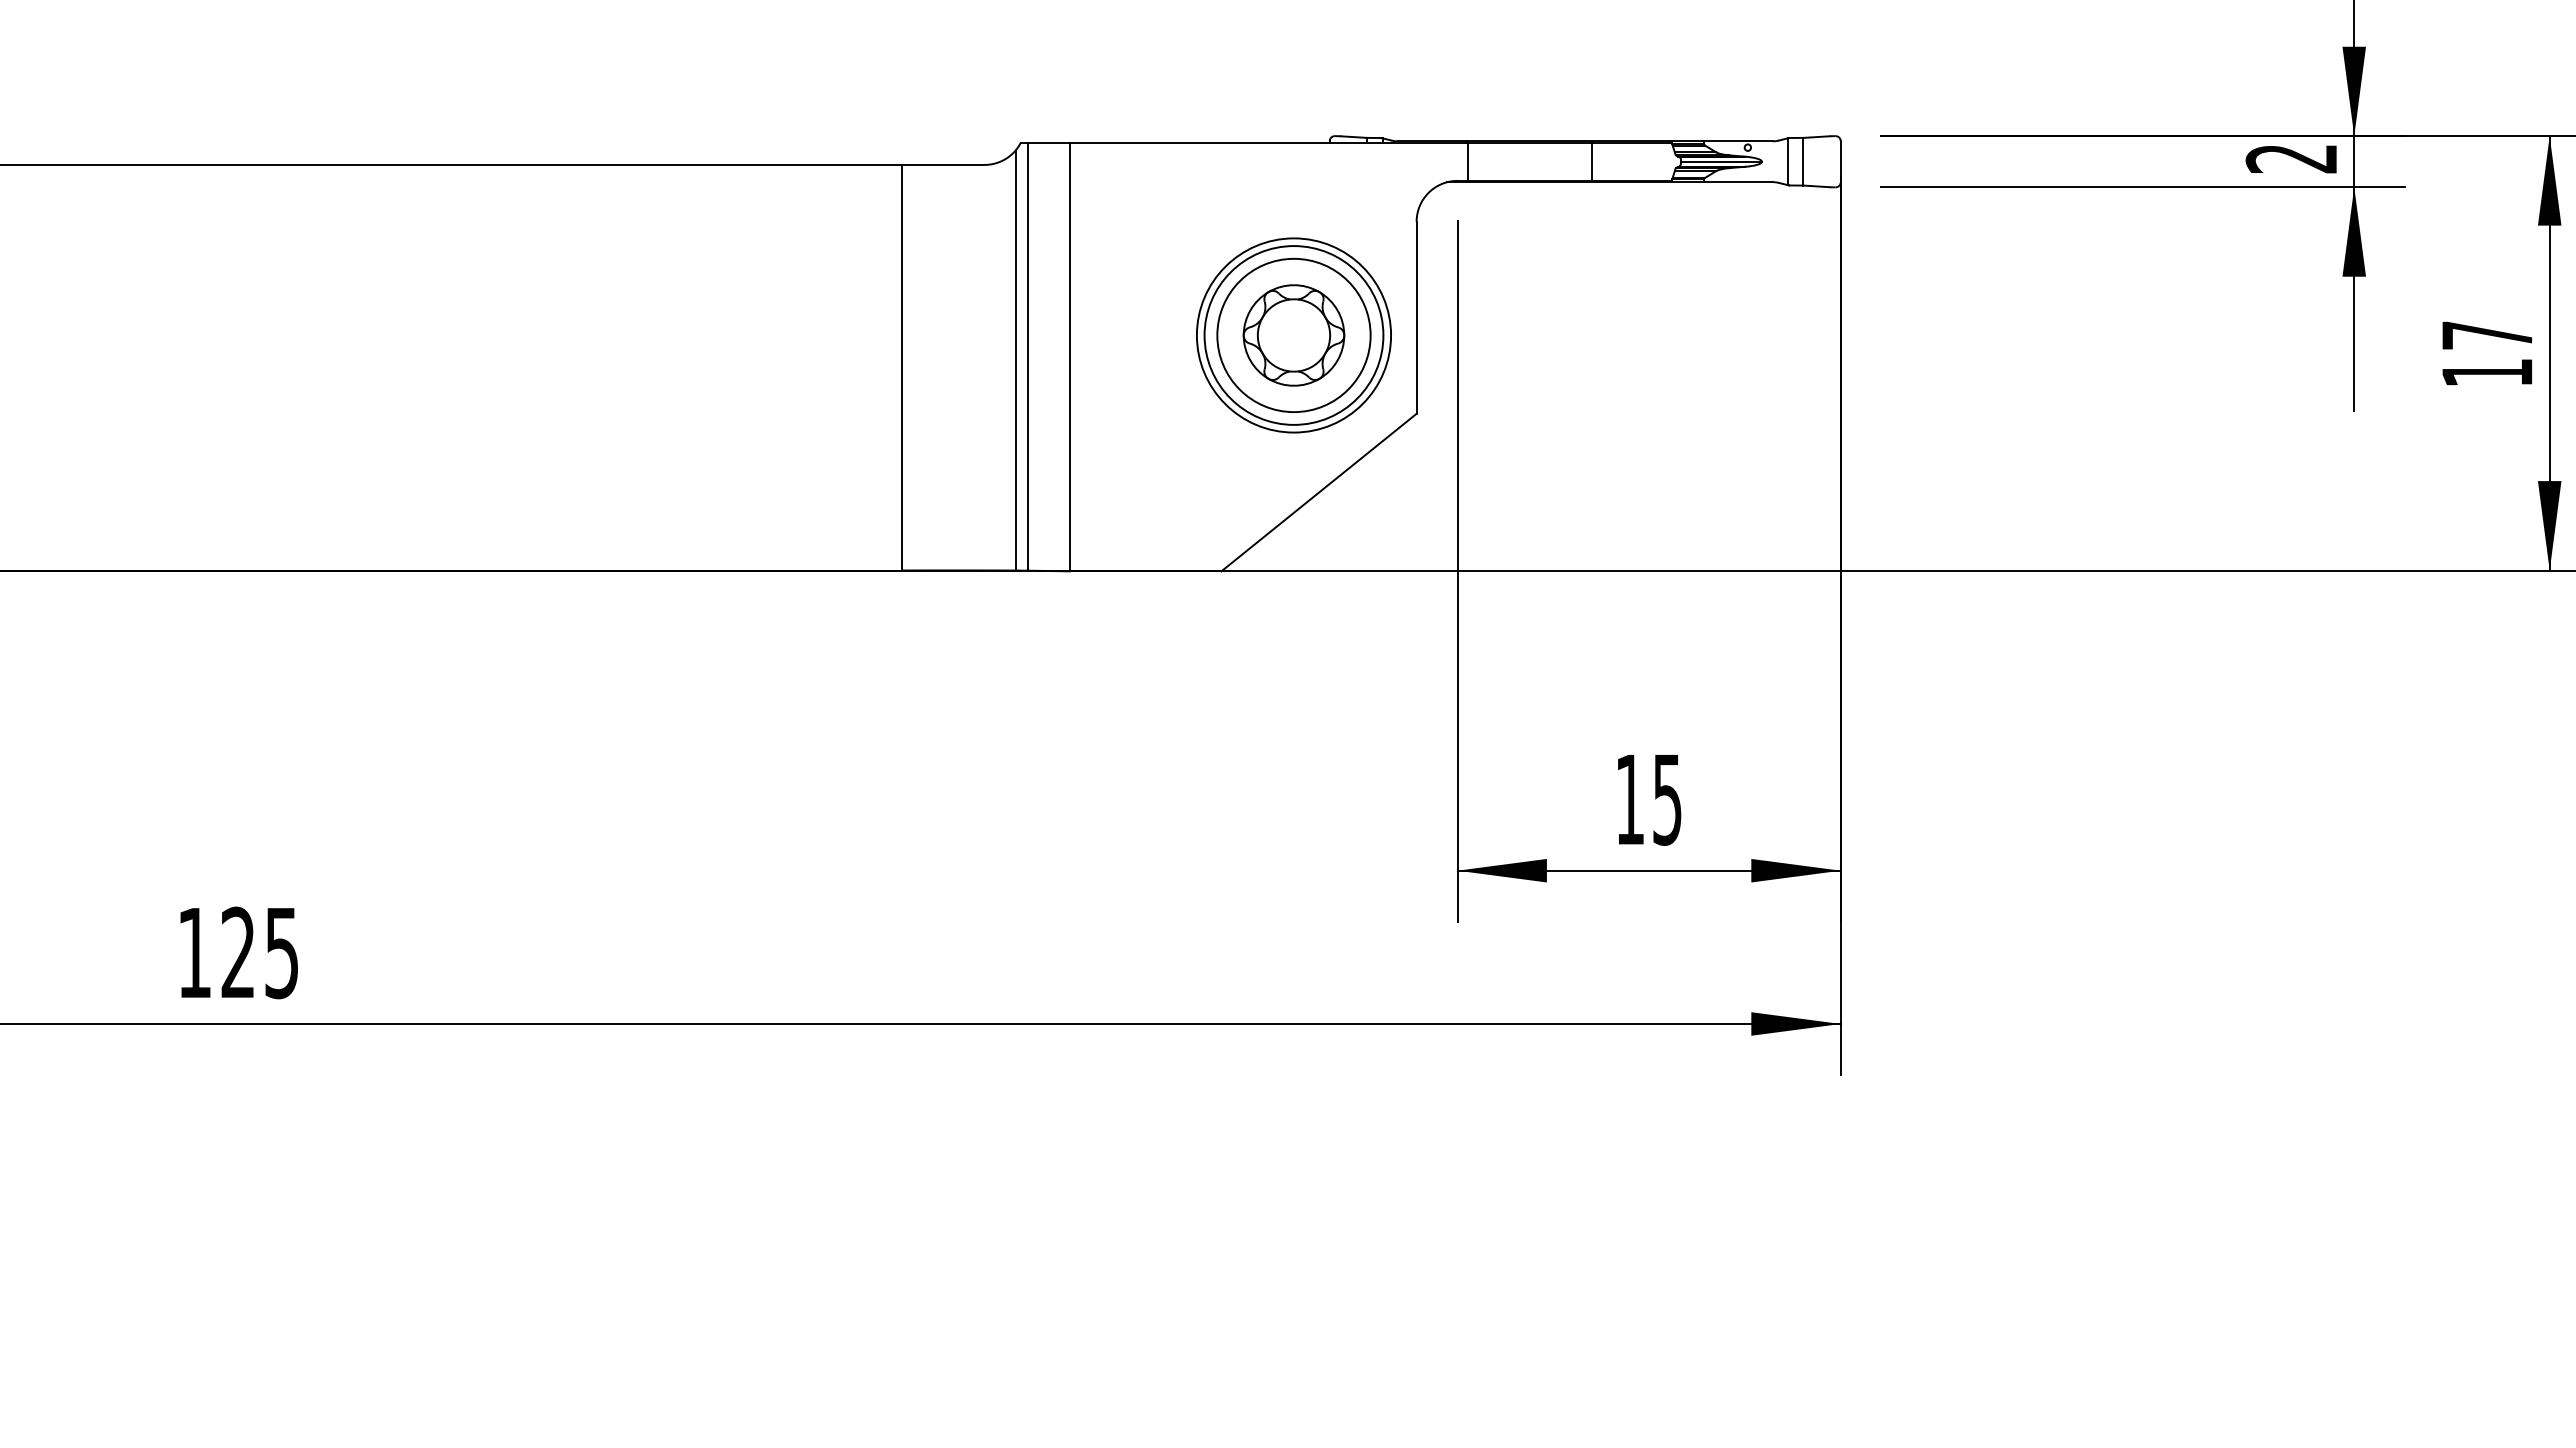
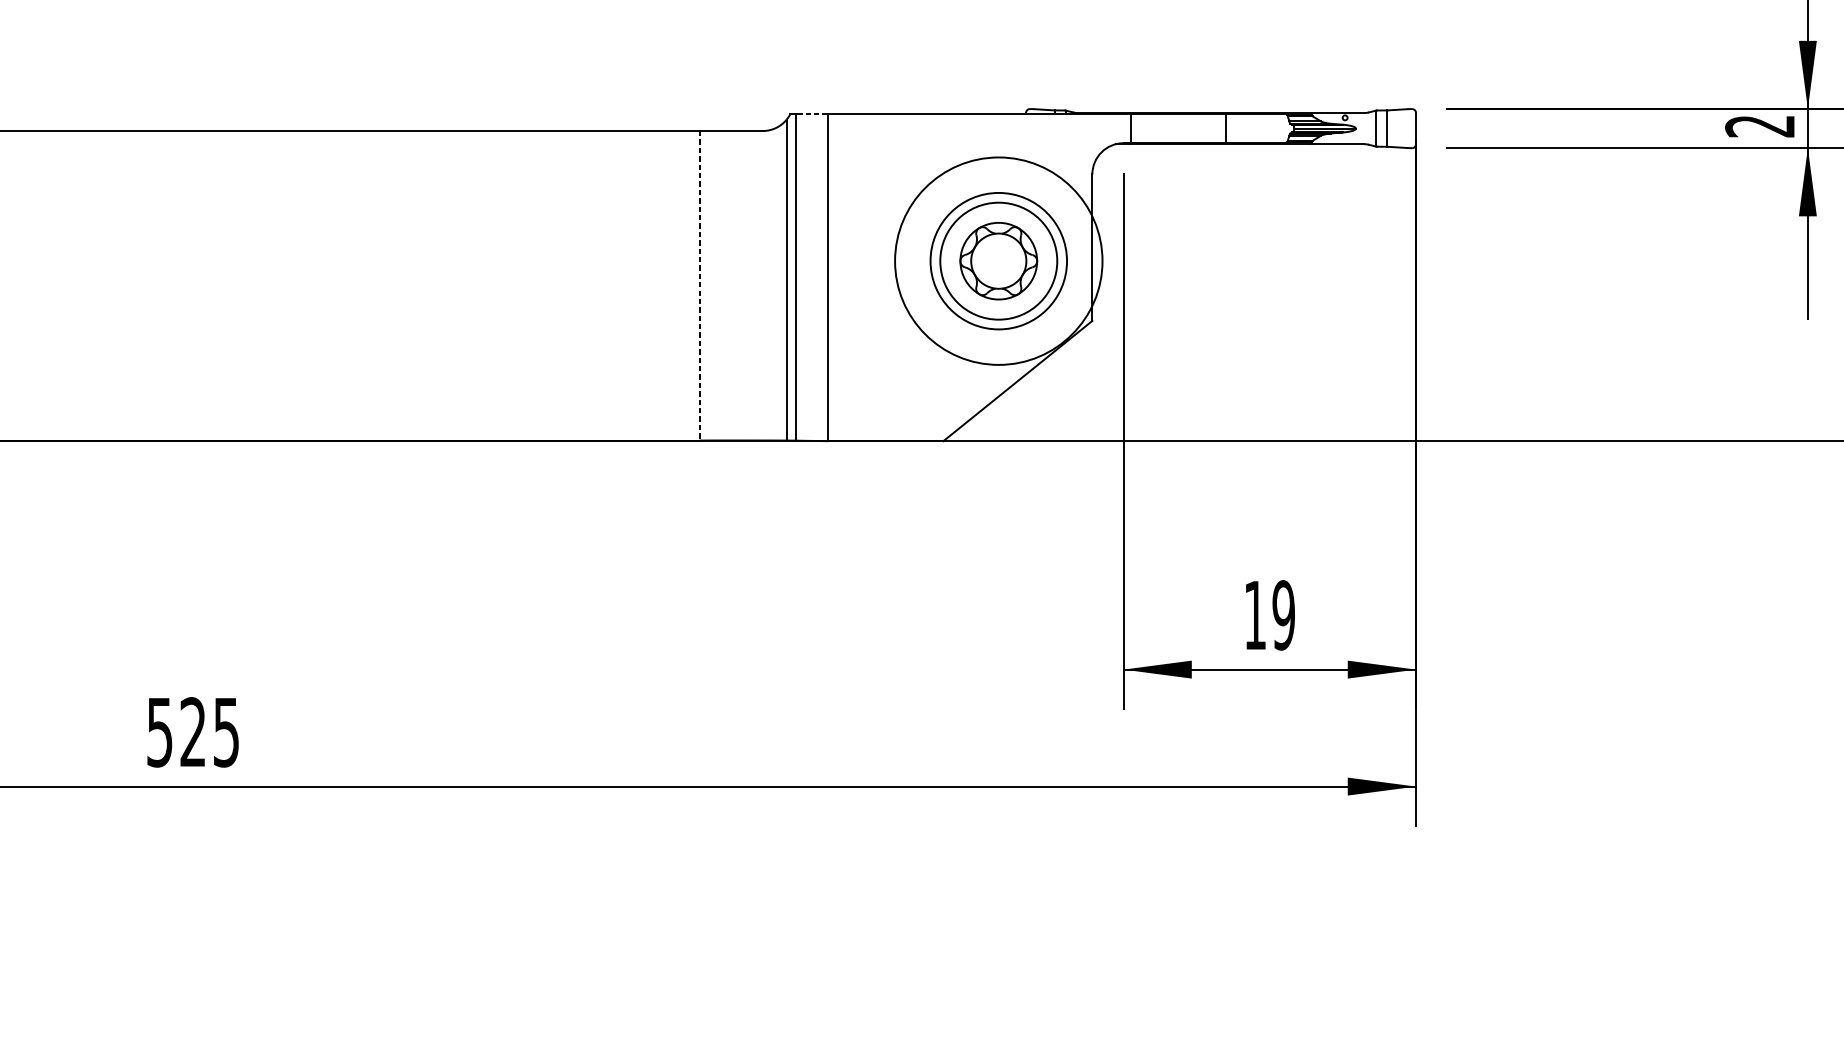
line: (1049, 142) -> (812, 113), solid -> dashed
circle: (1293, 335) -> (998, 261), size x1.4
line: (902, 367) -> (700, 285), solid -> dashed
text: (1667, 799) -> (1283, 615), 15 -> 19
text: (194, 953) -> (159, 732), 125 -> 525

